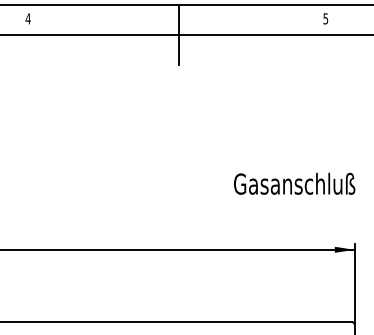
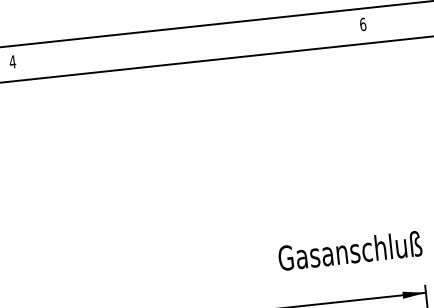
text: (325, 18) -> (362, 24), 5 -> 6
line: (178, 34) -> (191, 61), removed
text: (294, 183) -> (349, 250), moved

